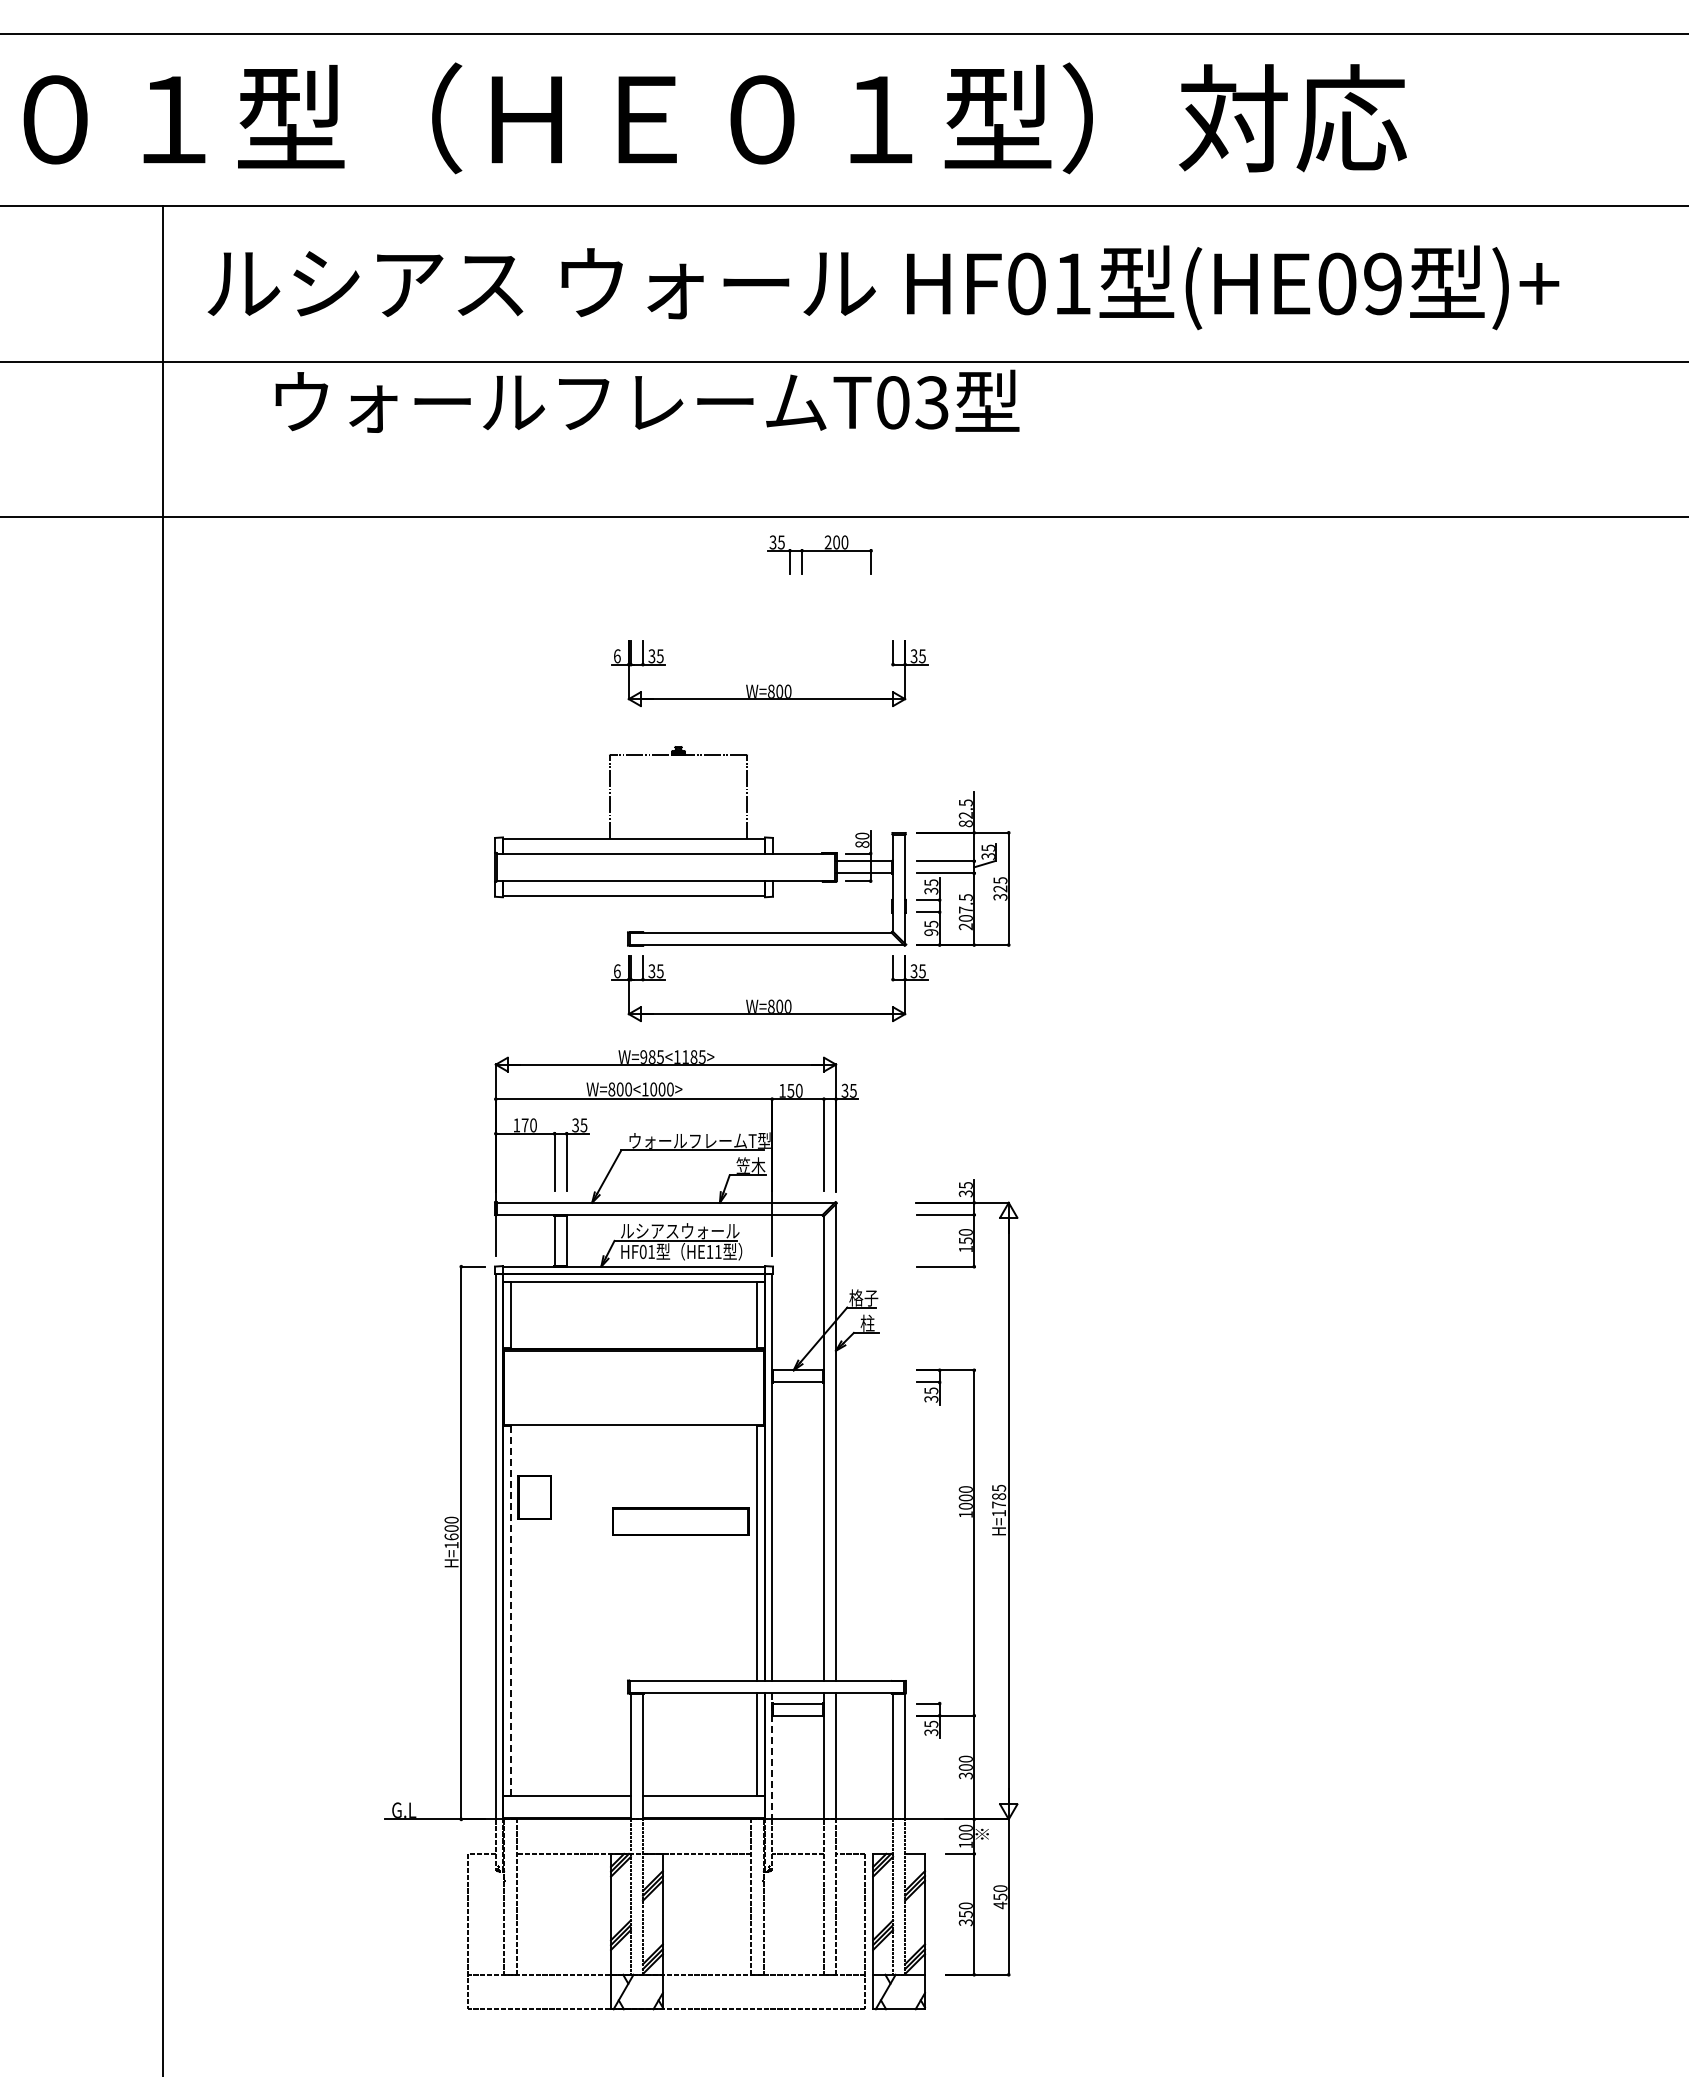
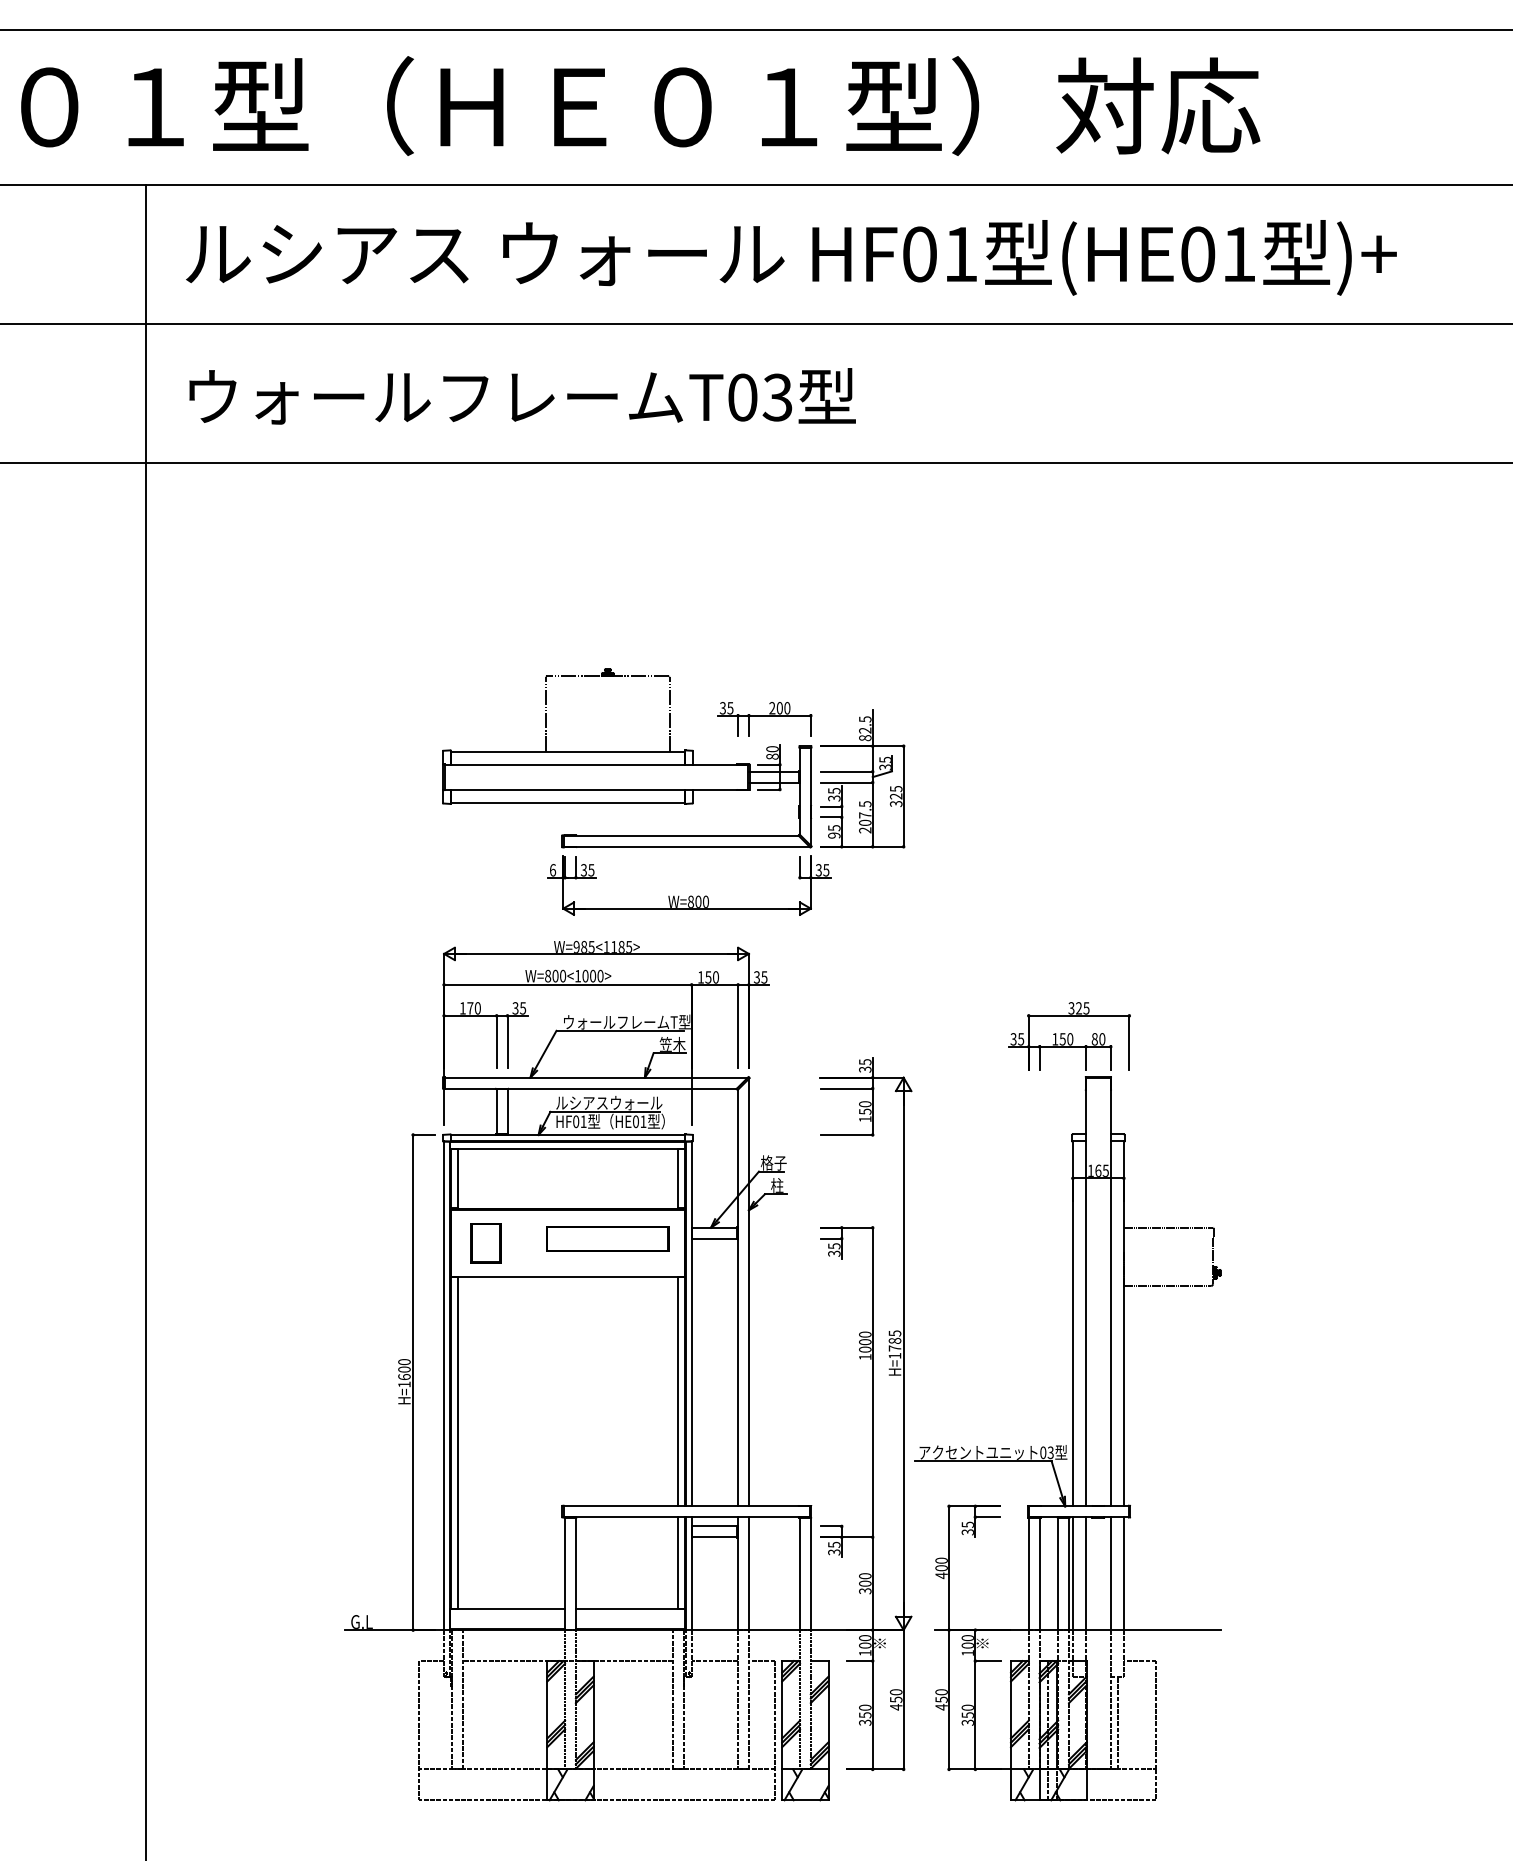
text: (1382, 283) -> (1238, 254), (HE09 -> (HE01
text: (647, 400) -> (522, 395), moved
part: (819, 554) -> (764, 719), moved
part: (770, 684) -> (690, 613), removed
text: (709, 1251) -> (635, 1121), HE11 -> HE01
part: (534, 1497) -> (485, 1243), moved
part: (680, 1521) -> (607, 1238), moved
part: (1192, 1564) -> (1068, 1401), added
line: (511, 1610) -> (458, 1443), dashed -> solid
line: (772, 1756) -> (691, 1573), dashed -> solid

